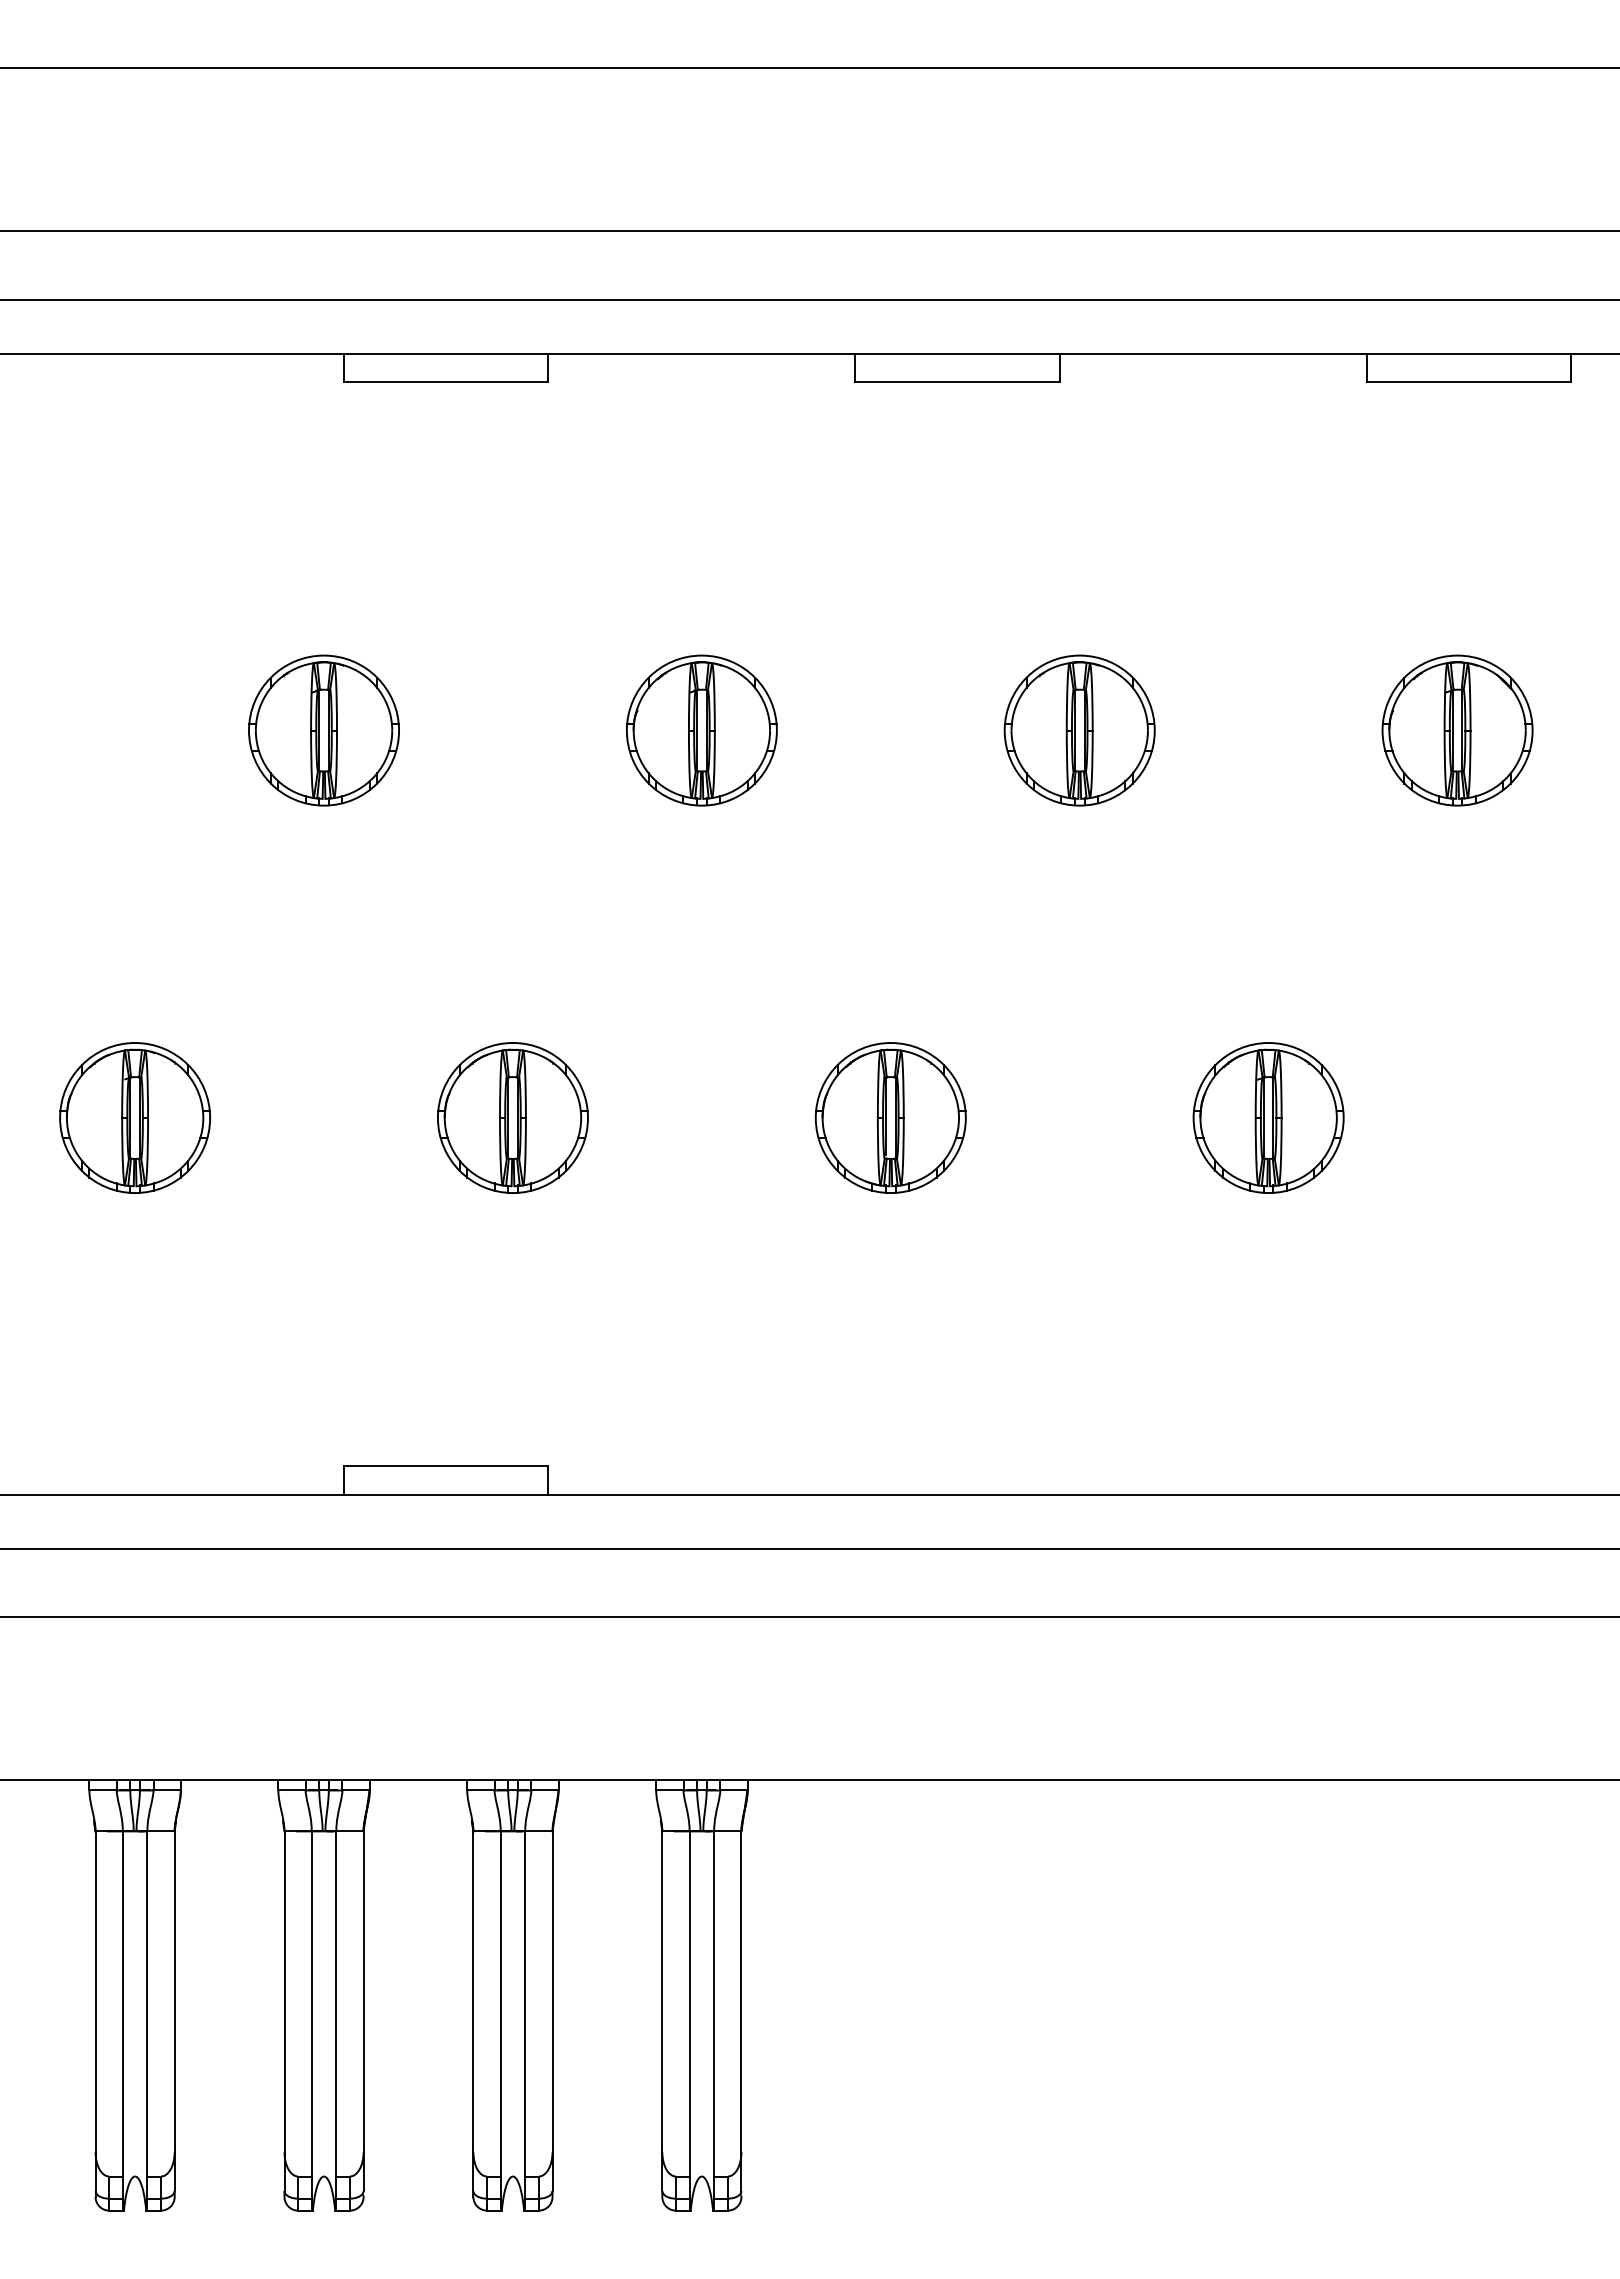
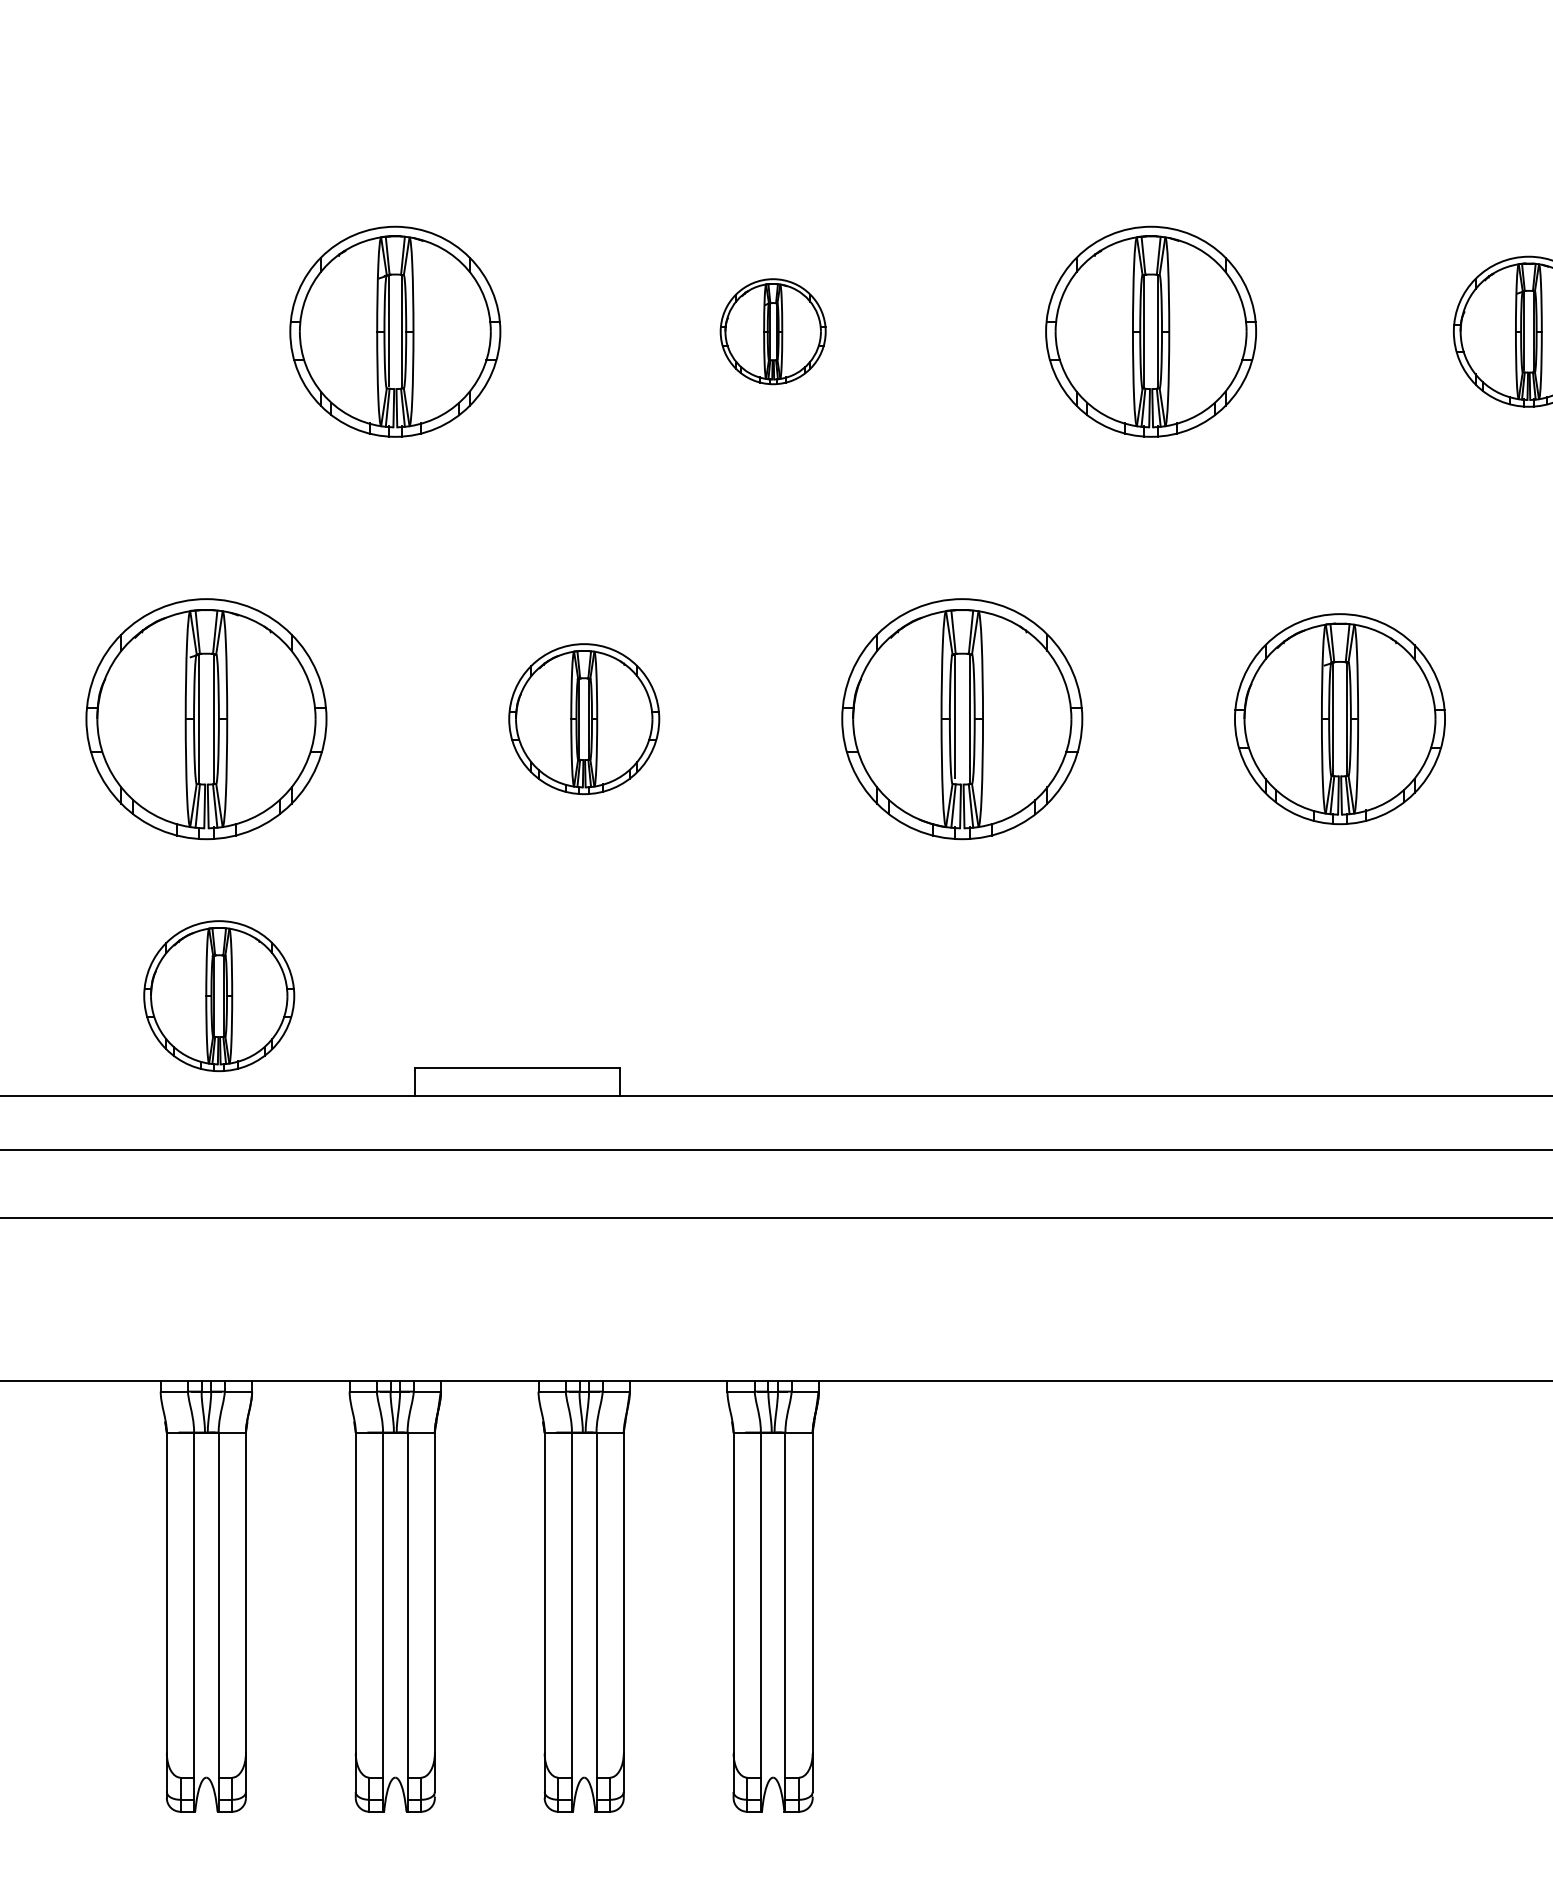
part: (323, 730) -> (394, 331), size x1.4
part: (701, 730) -> (772, 331), size x0.7
part: (1079, 730) -> (1150, 331), size x1.4
part: (134, 1117) -> (205, 718), size x1.6
part: (890, 1117) -> (961, 718), size x1.6
part: (1268, 1117) -> (1339, 718), size x1.4
part: (147, 1394) -> (218, 995), added

